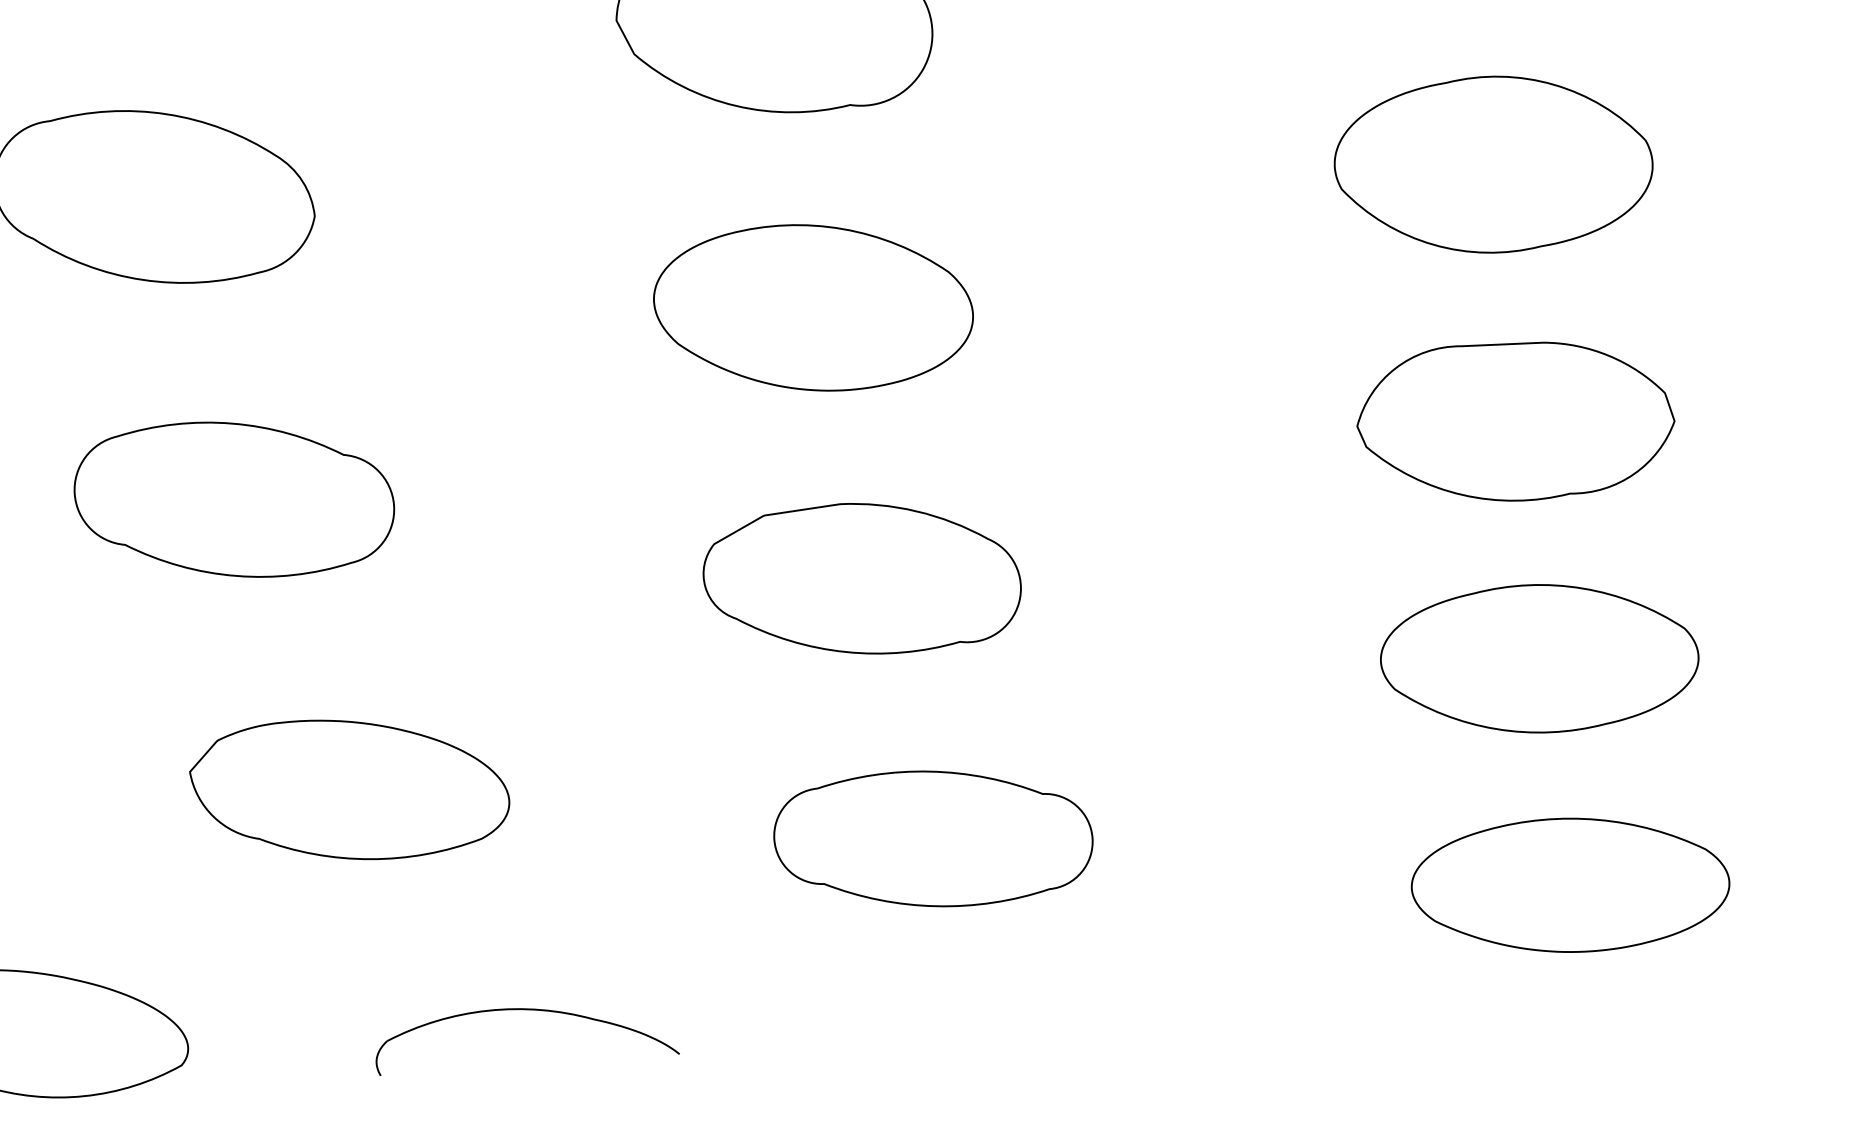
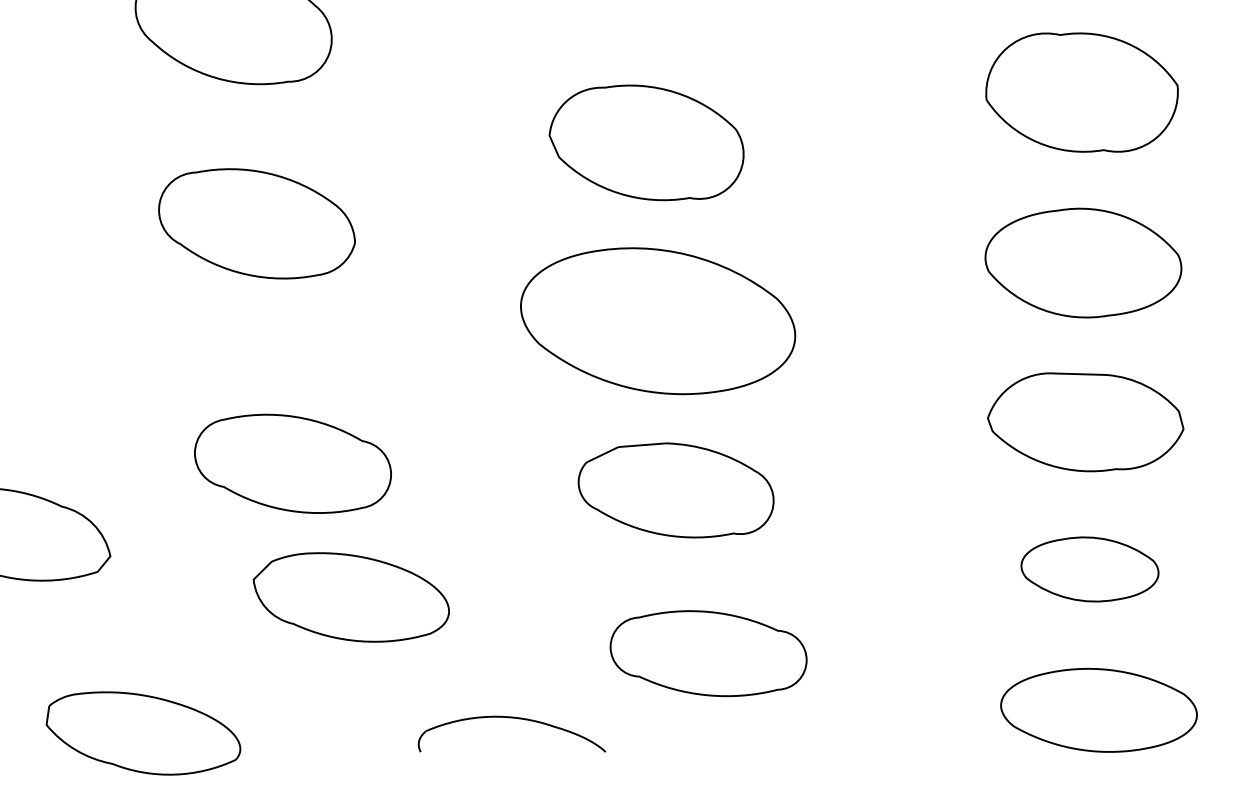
part: (814, 308) -> (658, 321), size x1.4
part: (233, 499) -> (292, 463), moved
part: (1538, 658) -> (1089, 569), size x0.7
part: (523, 1010) -> (511, 718), moved

